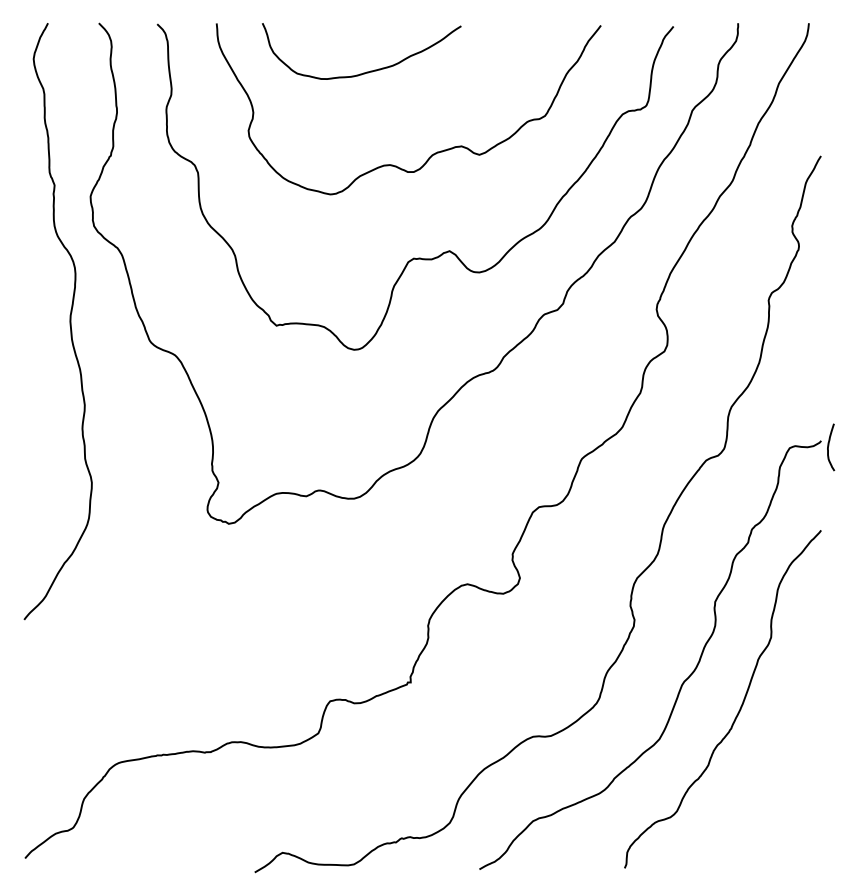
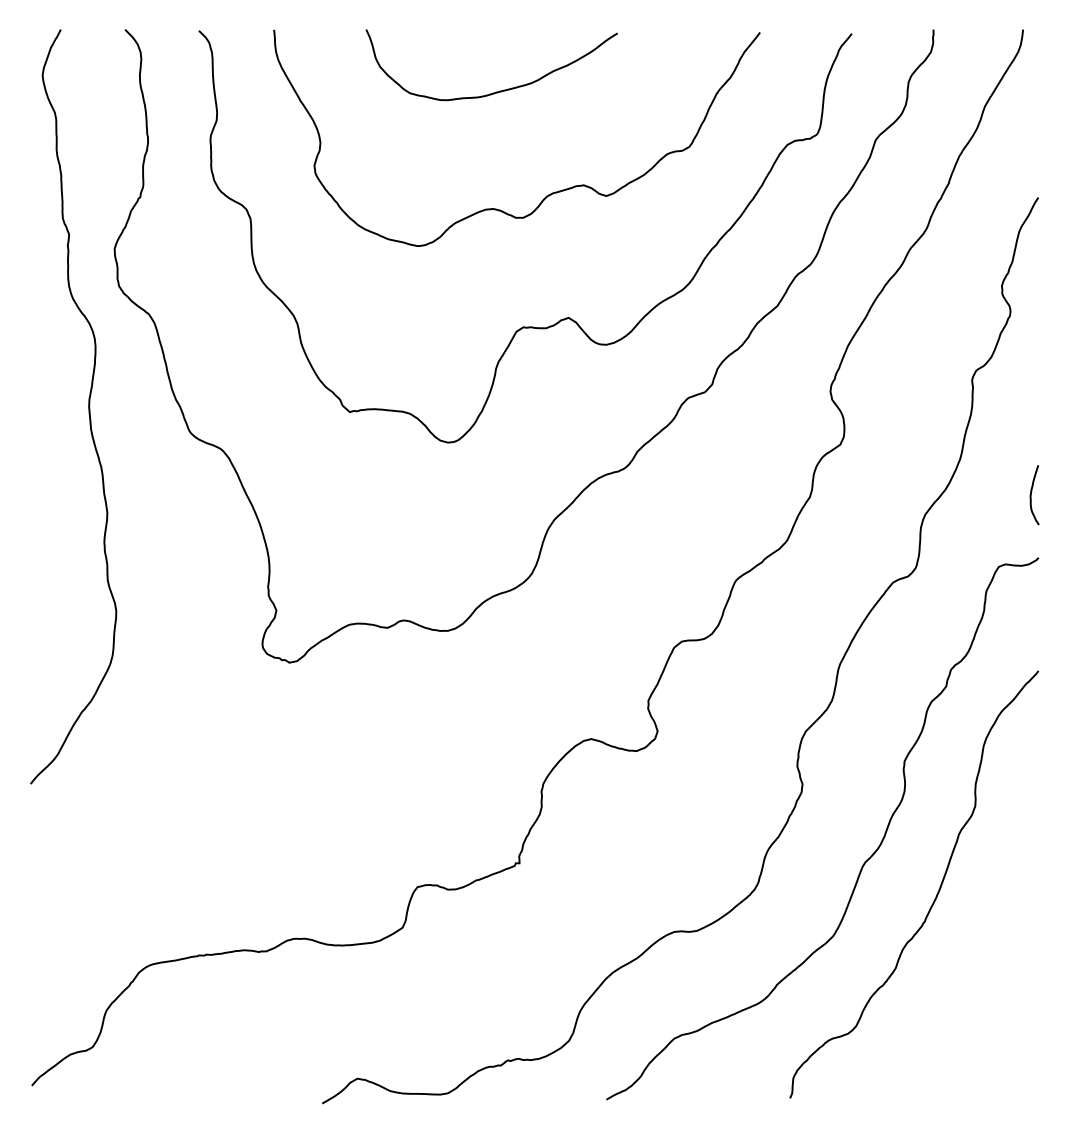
curve: (366, 71) -> (497, 90), moved
curve: (829, 445) -> (1032, 492), moved

